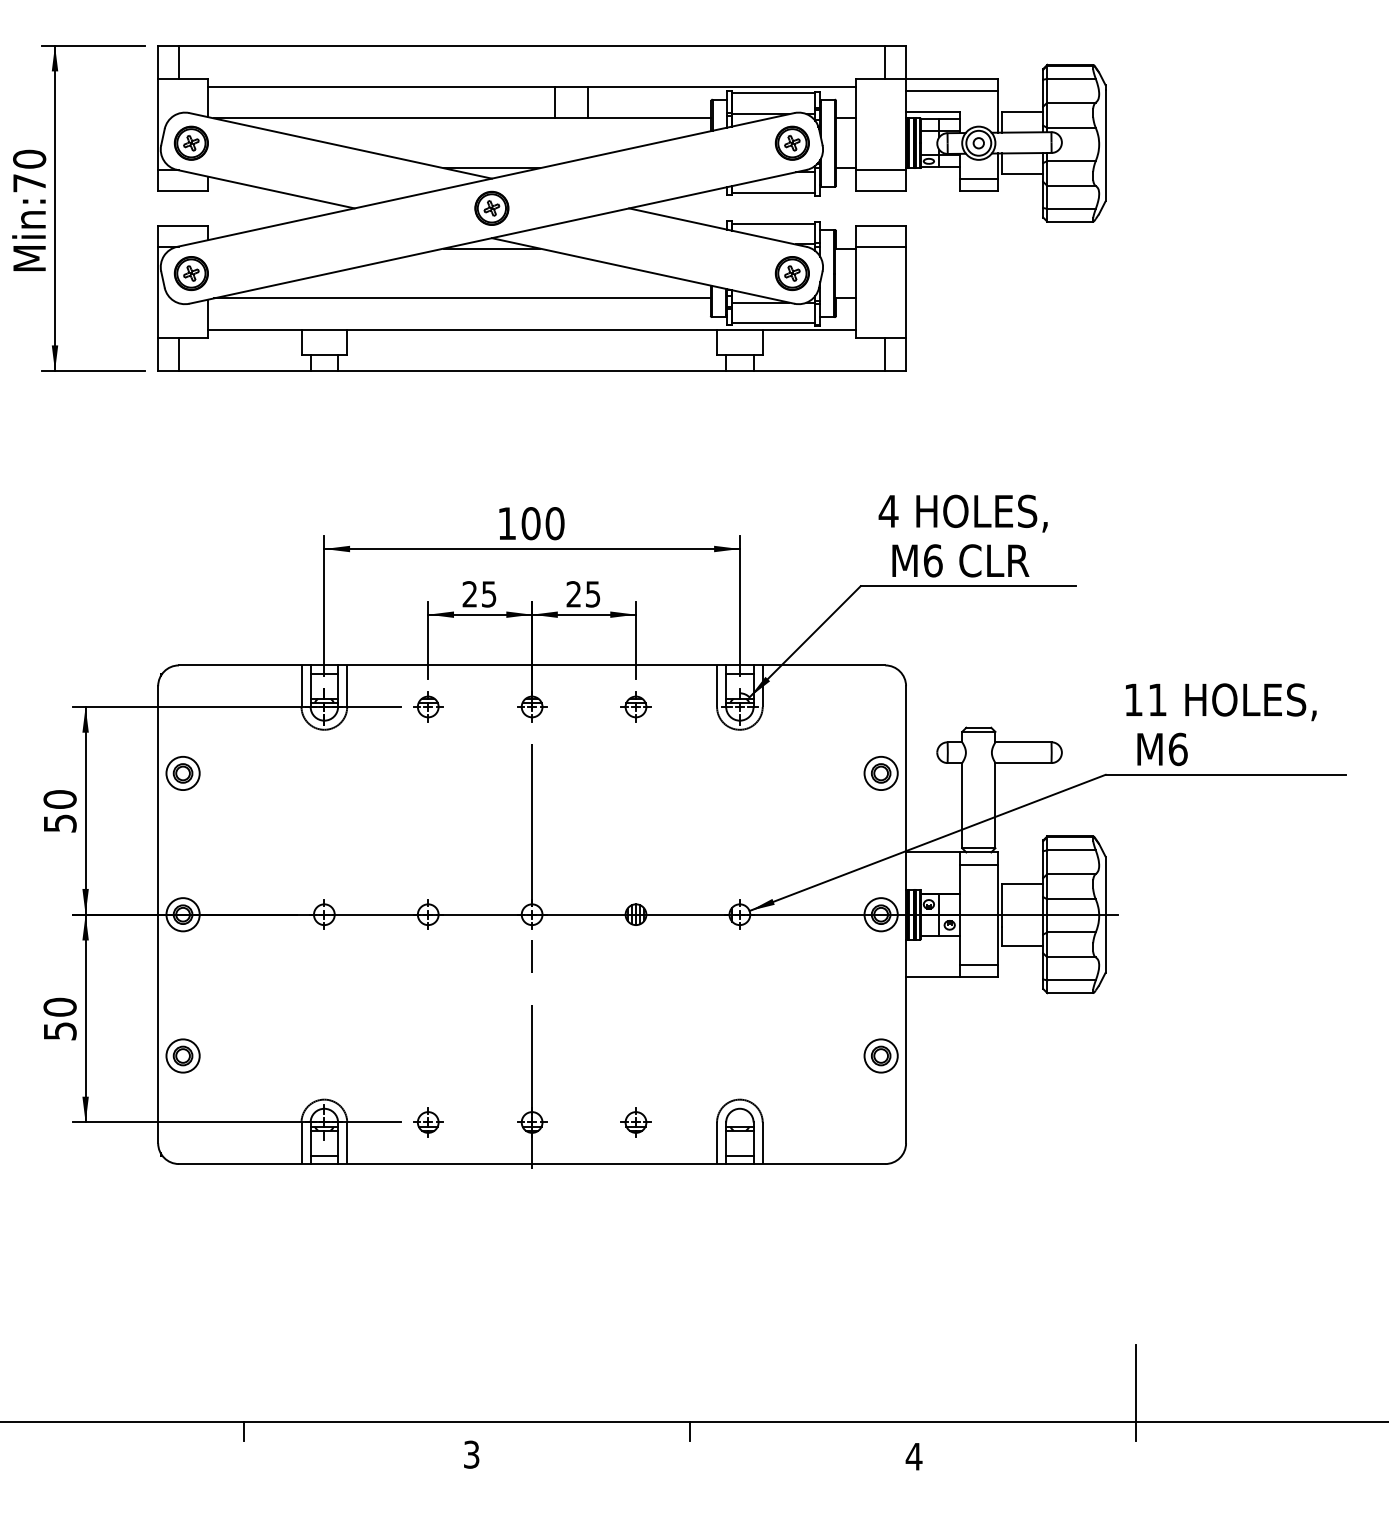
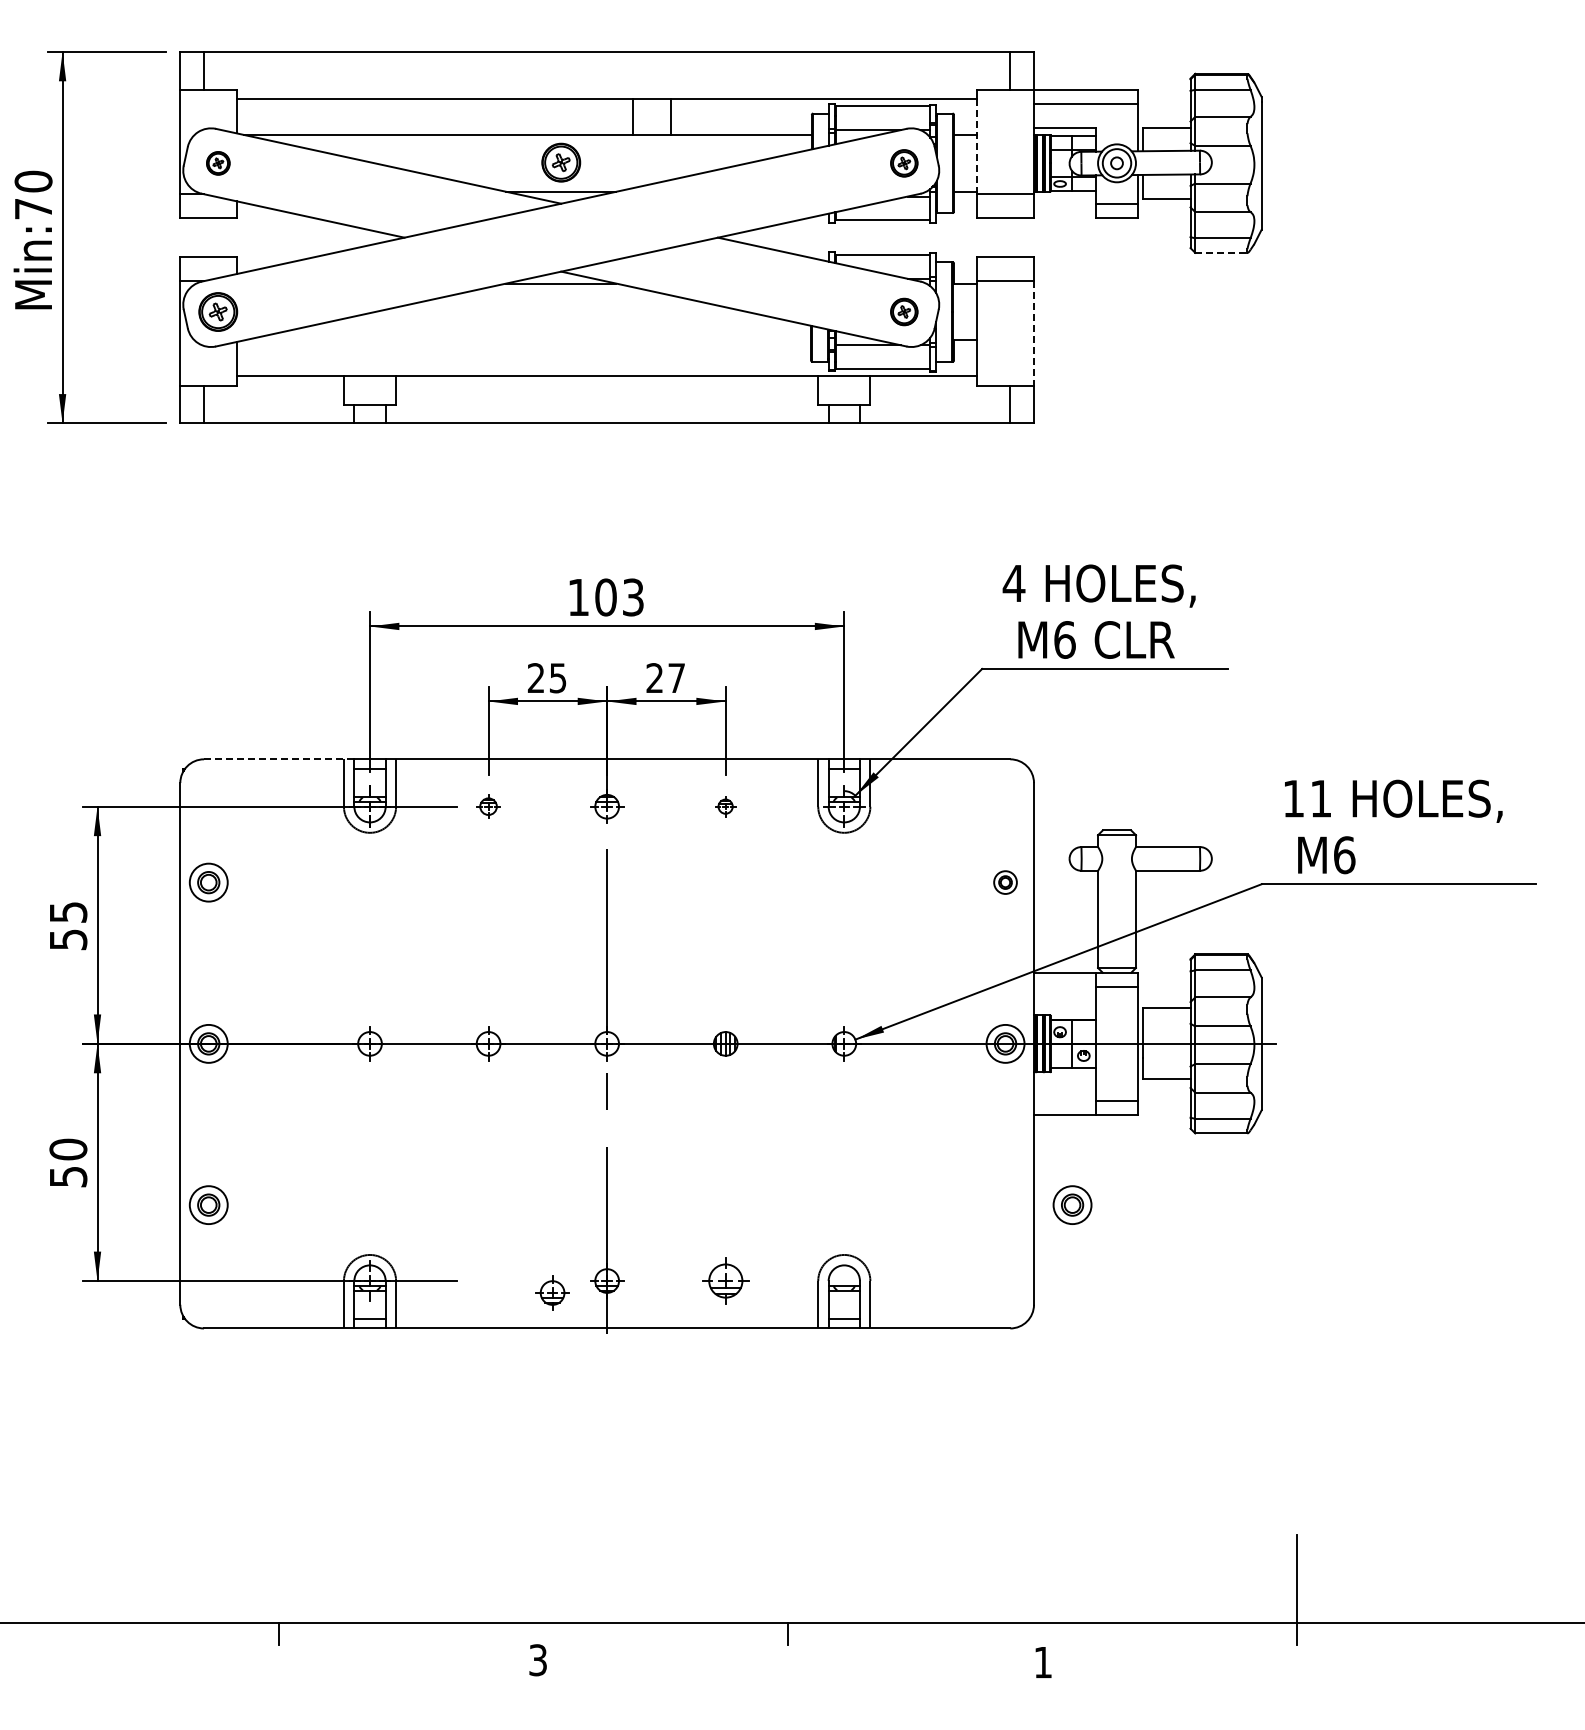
line: (856, 128) -> (977, 146), solid -> dashed
part: (191, 143) -> (218, 163), size x0.6
part: (792, 143) -> (904, 163), size x0.7
part: (492, 208) -> (561, 162), moved
line: (1071, 221) -> (1222, 252), solid -> dashed
part: (792, 273) -> (904, 311), size x0.7
line: (906, 292) -> (1034, 333), solid -> dashed
line: (462, 298) -> (527, 340), removed
text: (555, 523) -> (633, 597), 100 -> 103
text: (592, 594) -> (676, 678), 25 -> 27
line: (245, 665) -> (279, 759), solid -> dashed
part: (428, 706) -> (488, 806), size x0.7
part: (635, 706) -> (725, 806), size x0.6
part: (881, 773) -> (1005, 882), size x0.6
text: (60, 799) -> (68, 912), 50 -> 55
part: (881, 1055) -> (1072, 1204), moved
part: (428, 1122) -> (552, 1292), moved
part: (635, 1122) -> (725, 1280), size x1.4
text: (913, 1456) -> (1042, 1662), 4 -> 1

